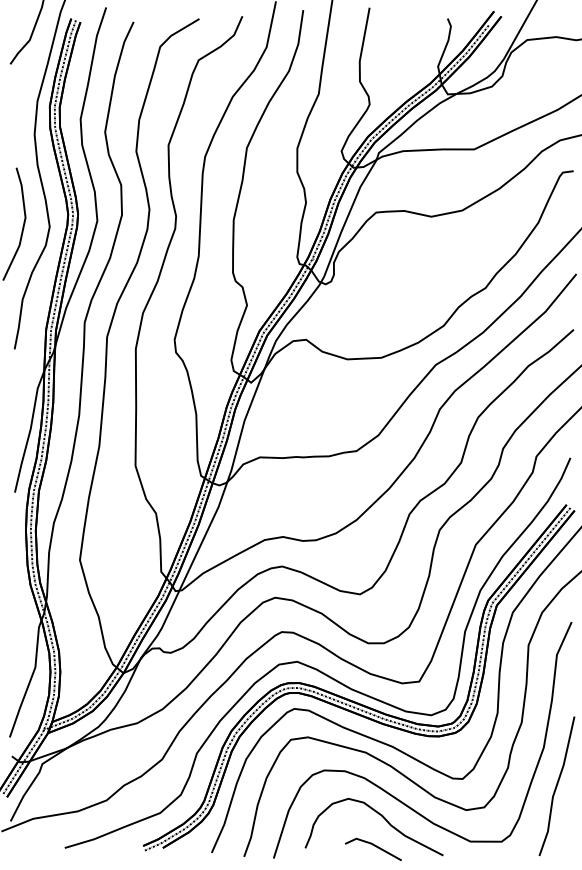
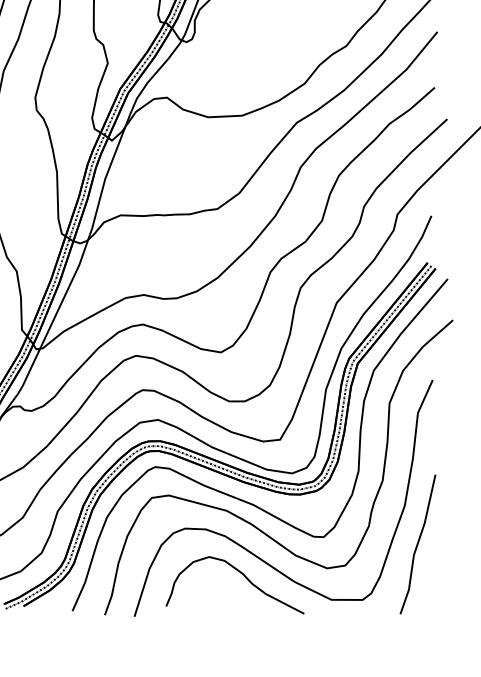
part: (373, 848) -> (234, 606), removed

